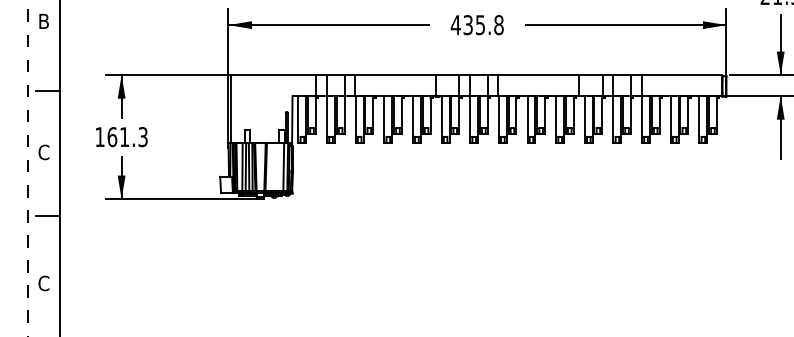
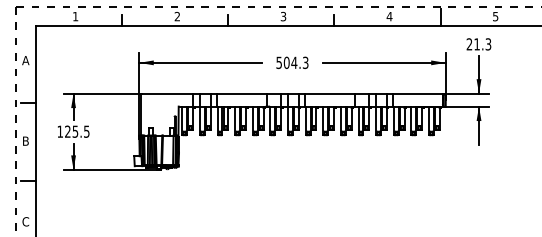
text: (43, 21) -> (25, 60), B -> A
text: (477, 24) -> (292, 62), 435.8 -> 504.3
text: (127, 136) -> (77, 131), 161.3 -> 125.5
text: (43, 151) -> (25, 140), C -> B

